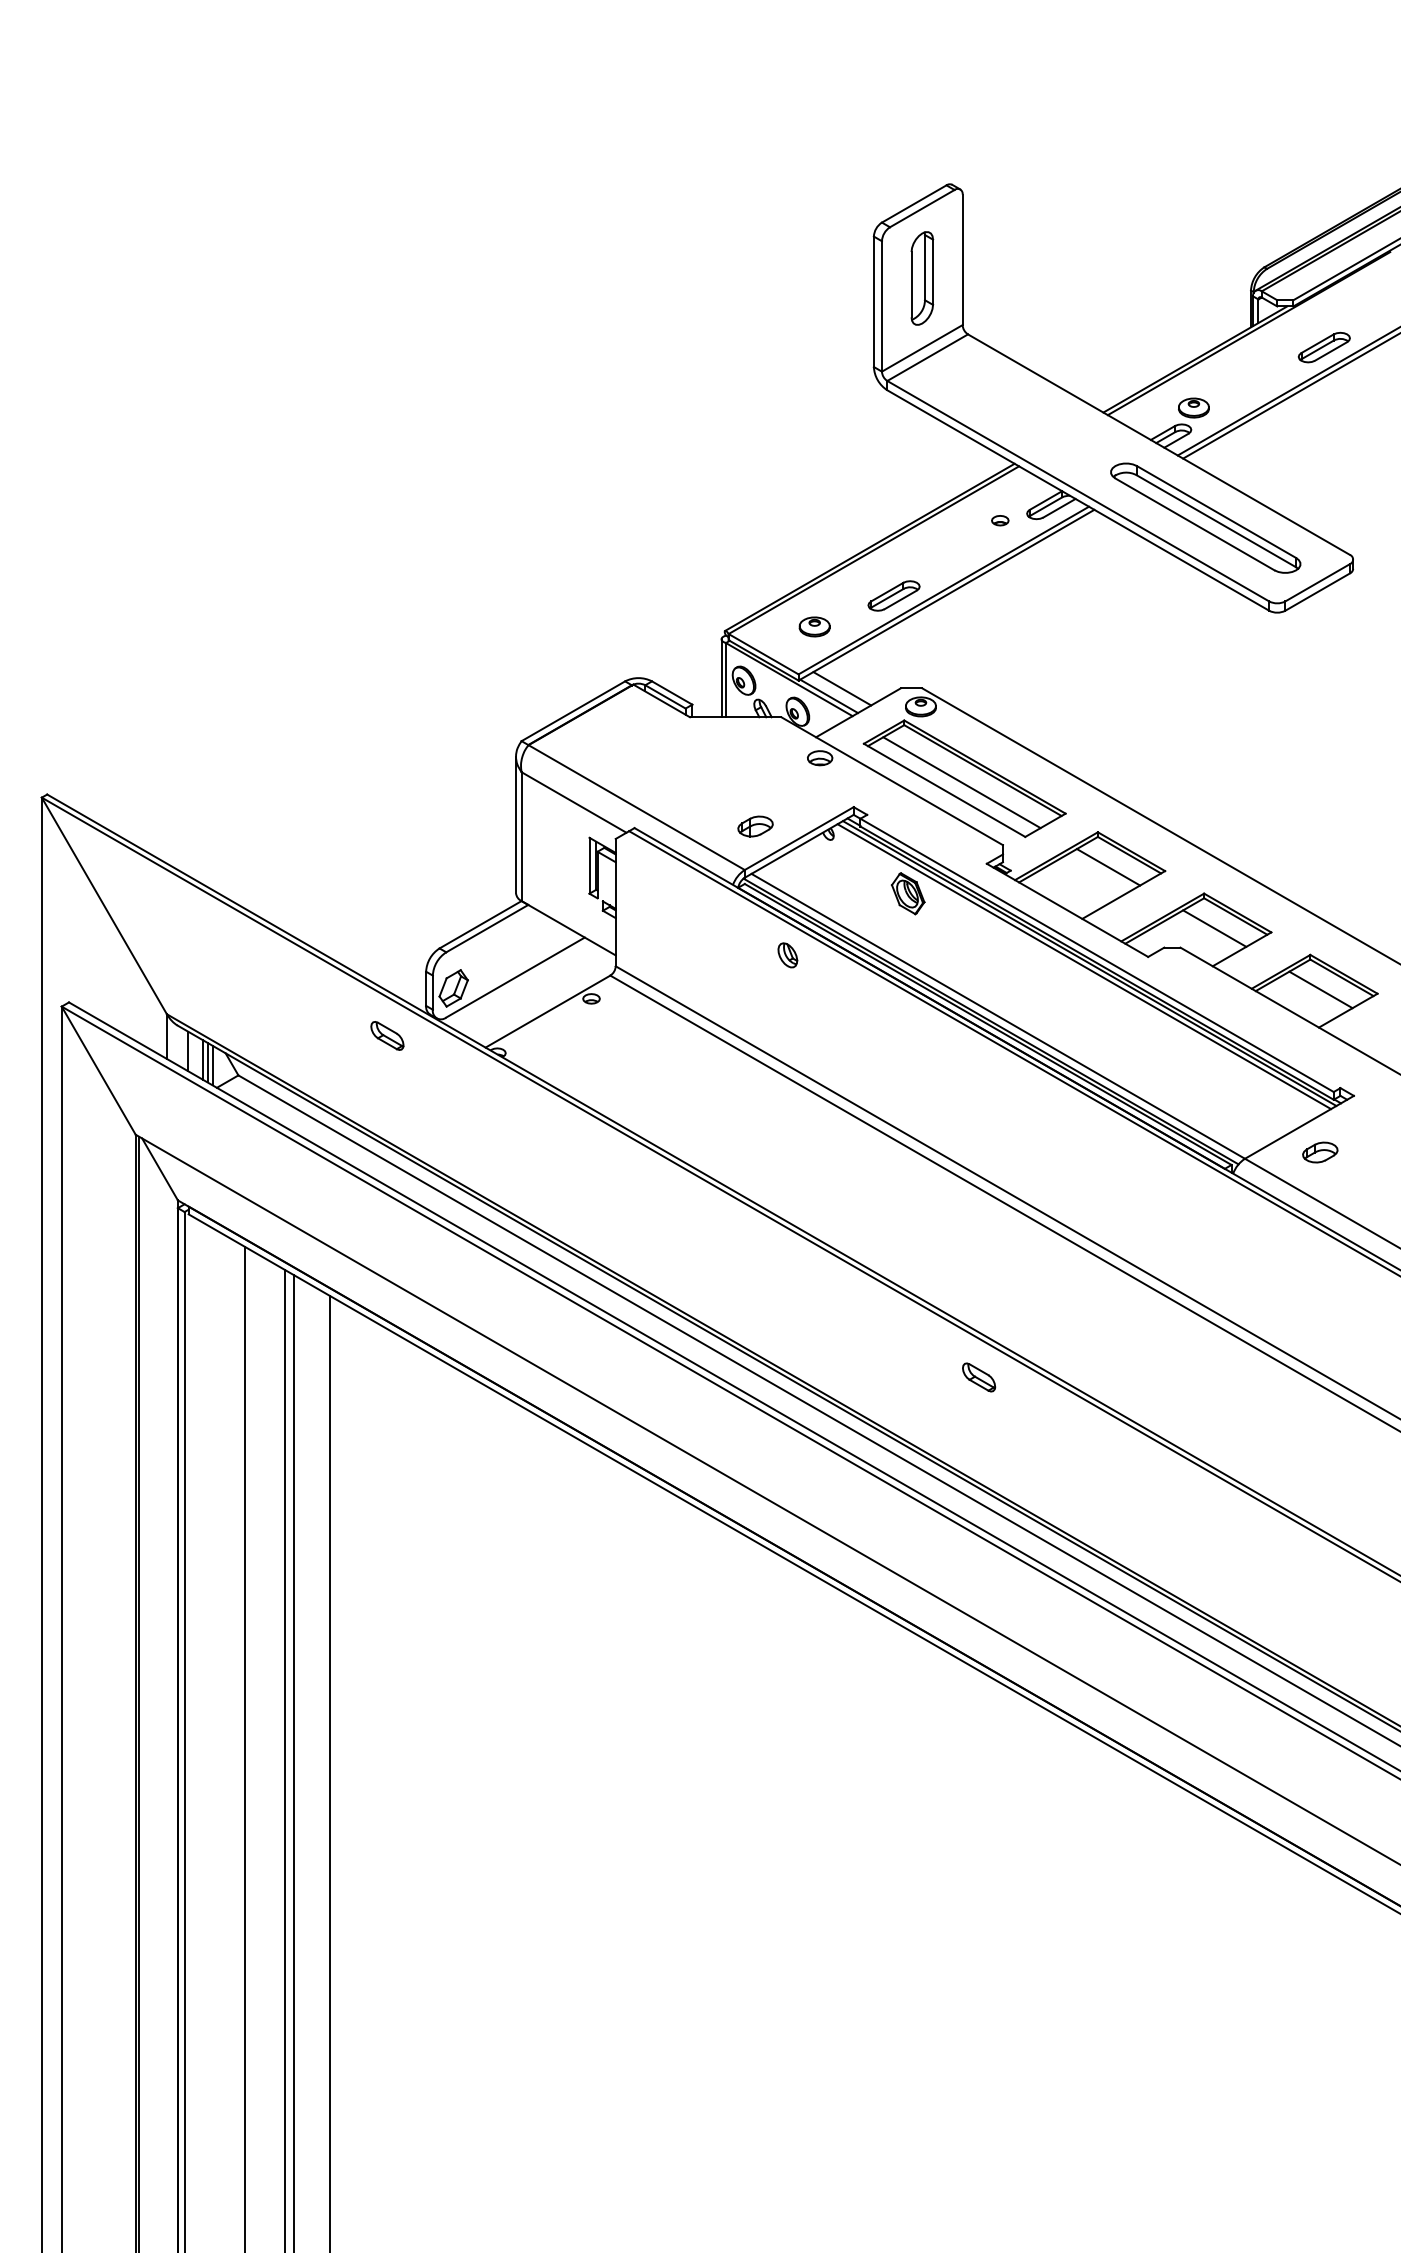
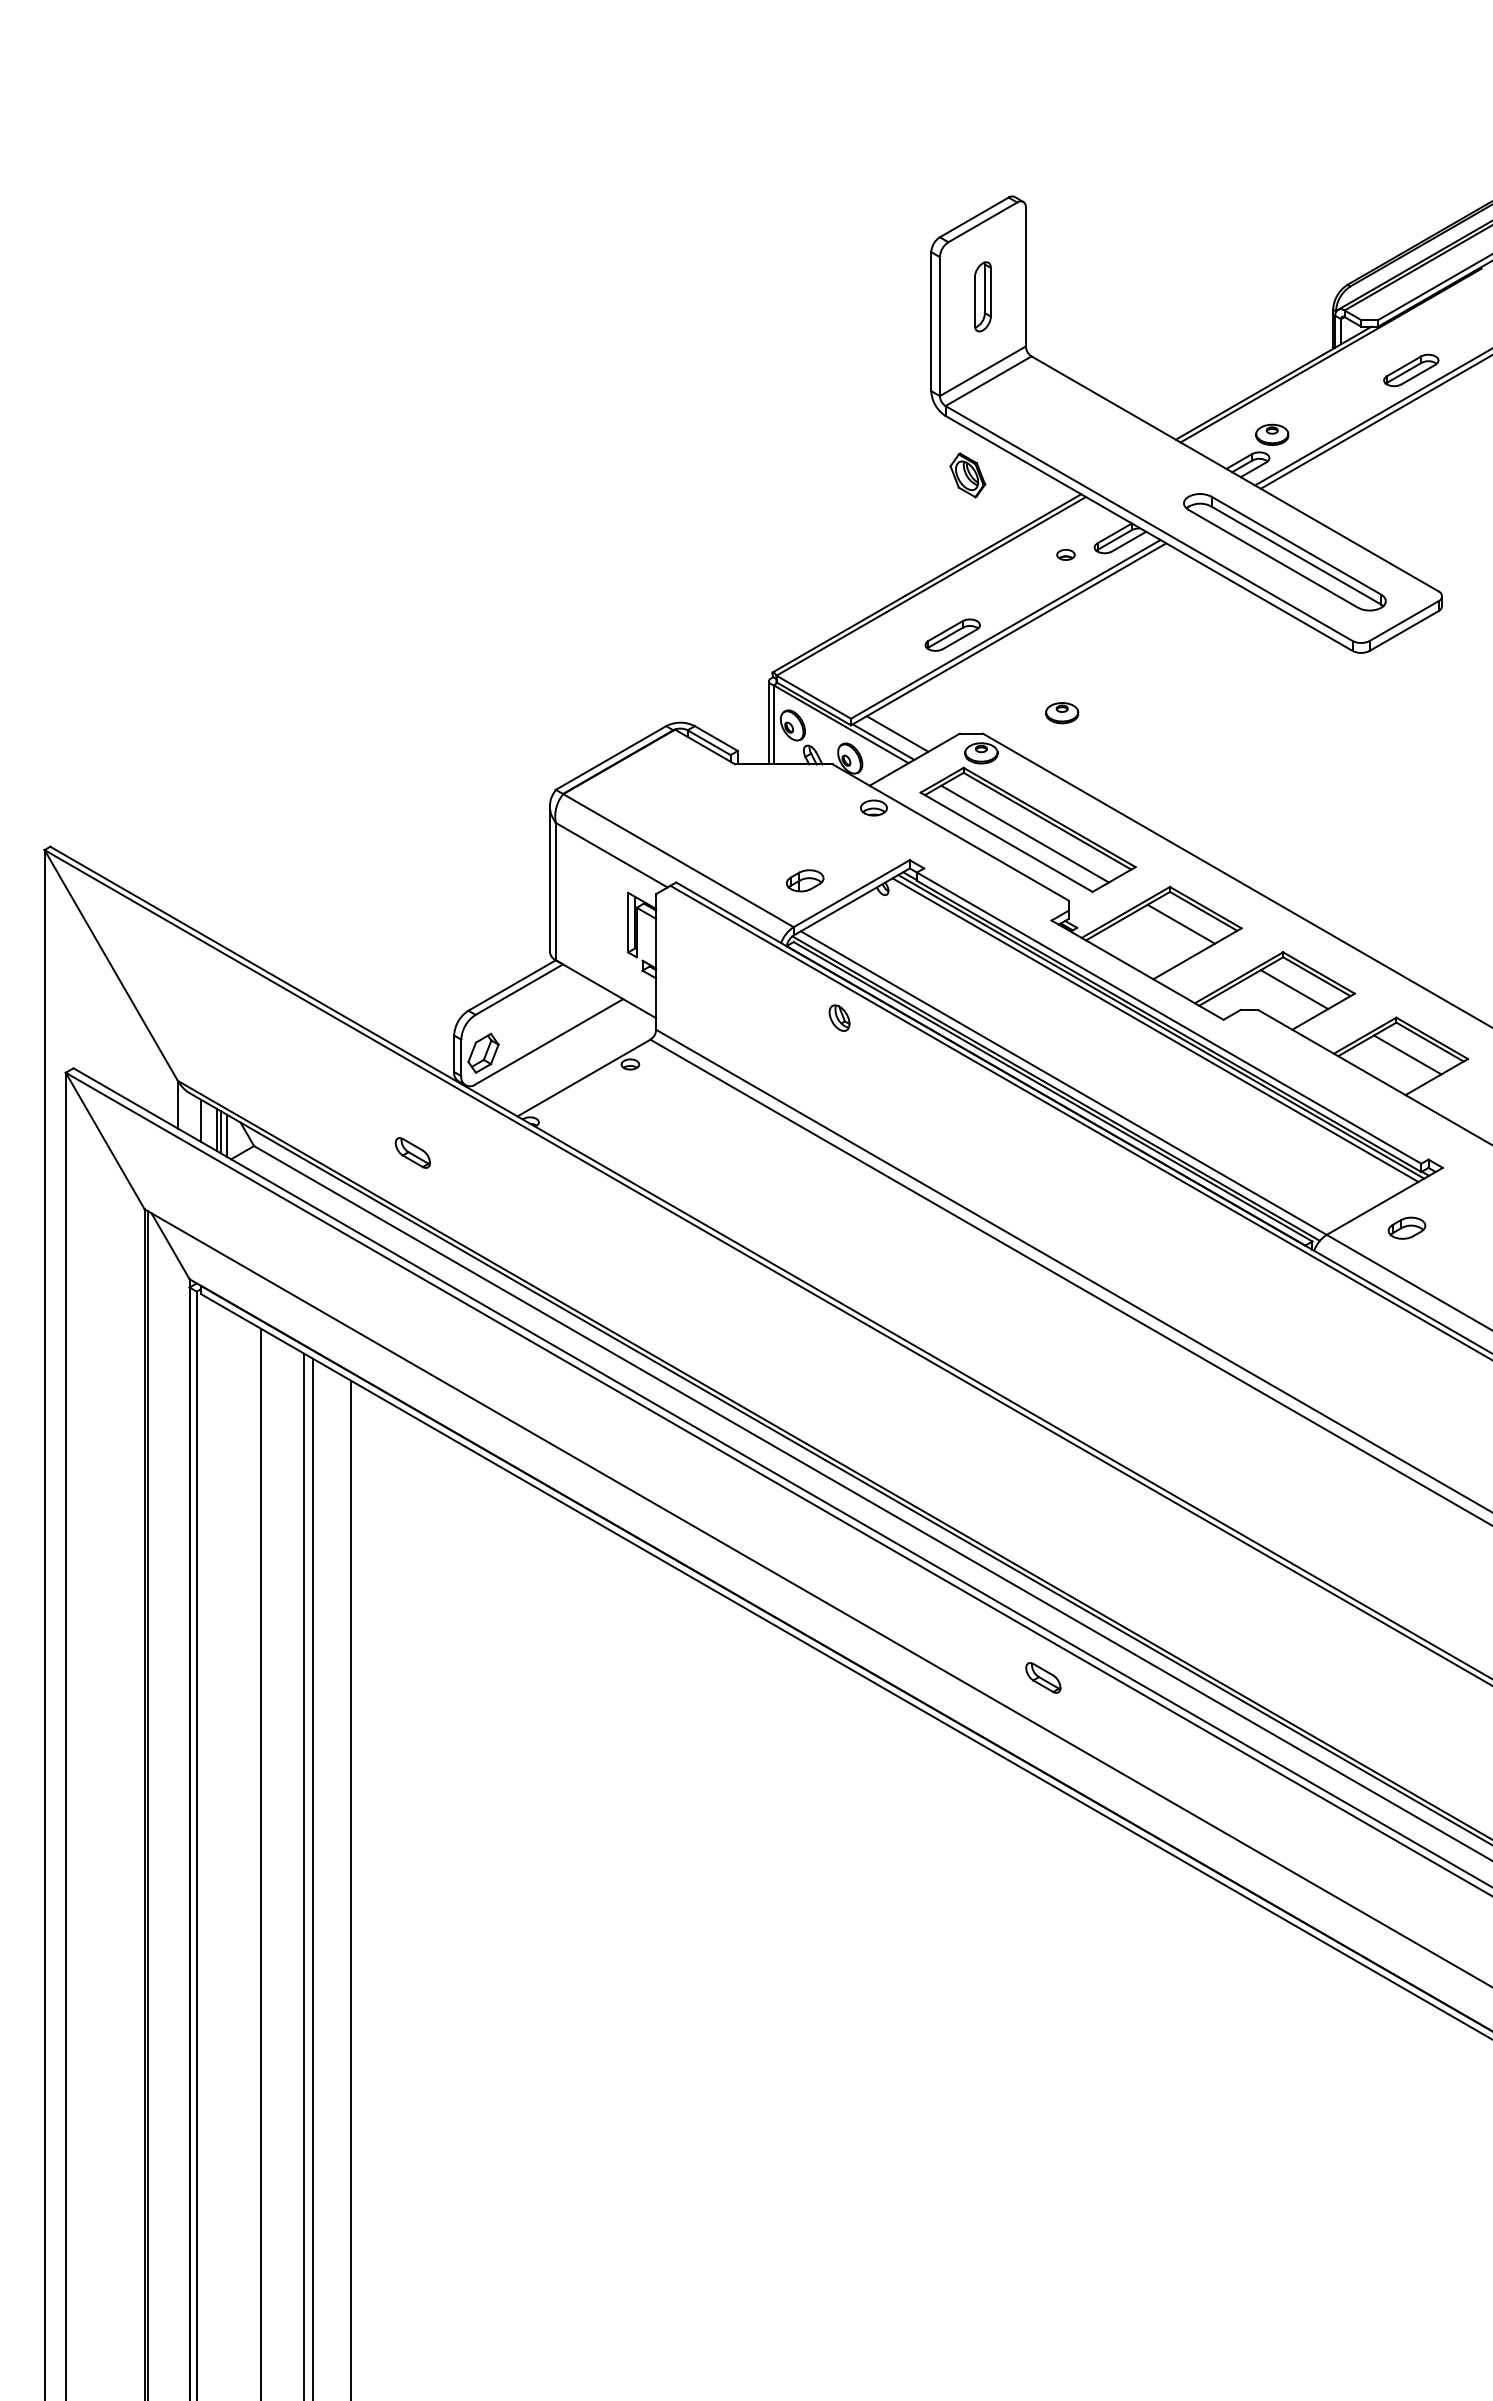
part: (921, 278) -> (982, 296), size x0.7
part: (814, 627) -> (1062, 713), moved
part: (907, 893) -> (967, 475), moved
part: (387, 1035) -> (412, 1152), moved
part: (979, 1377) -> (1043, 1677), moved

